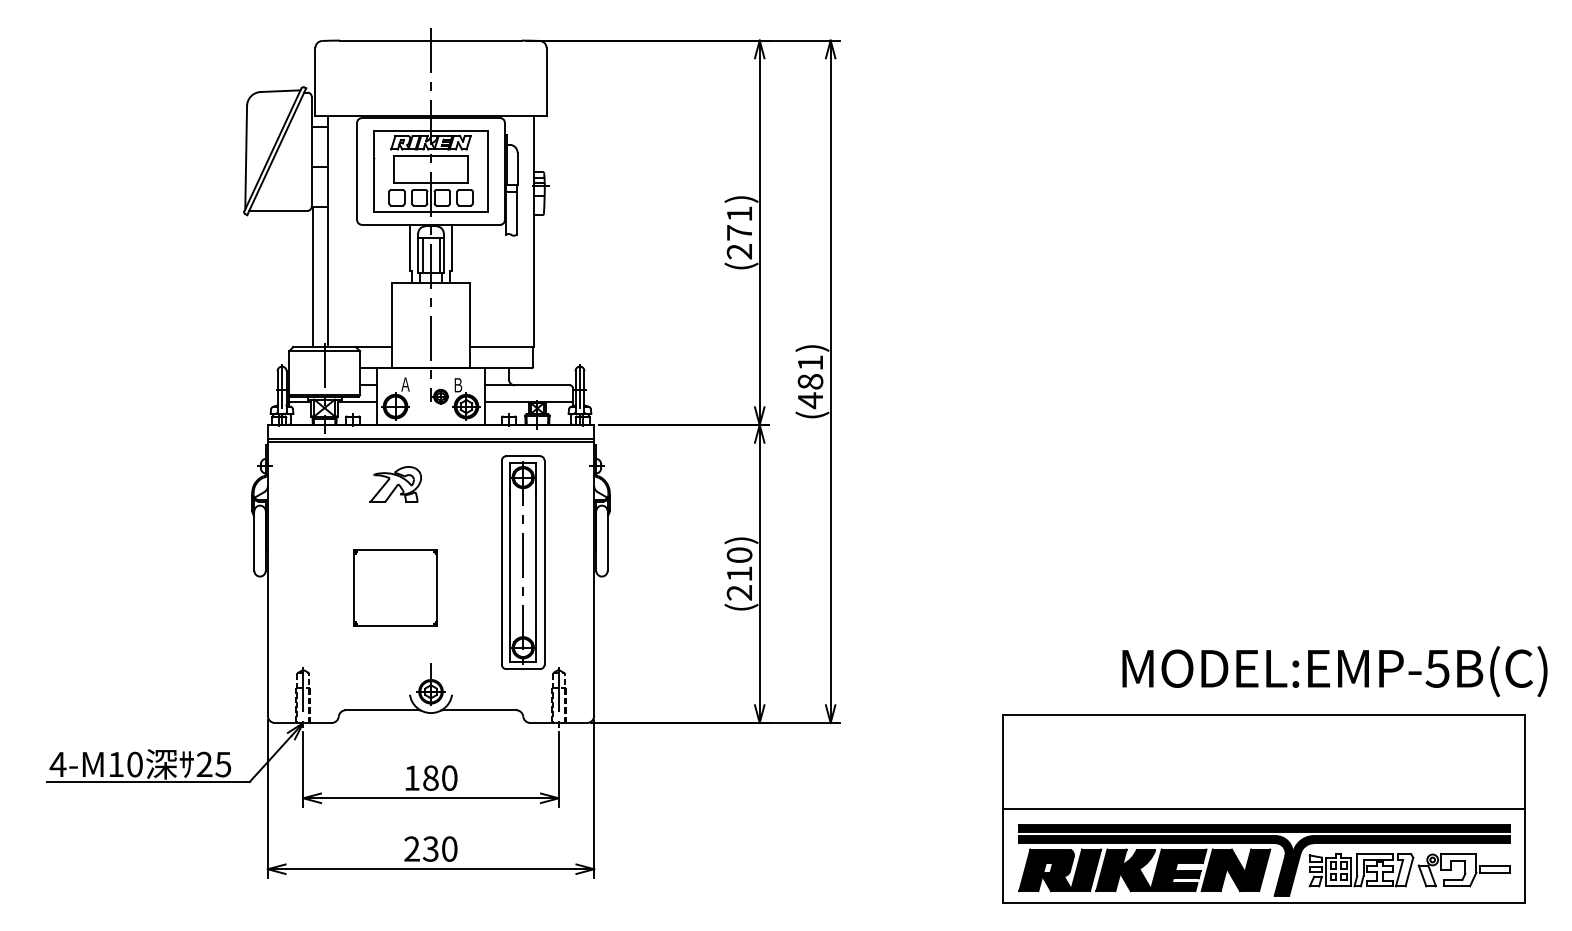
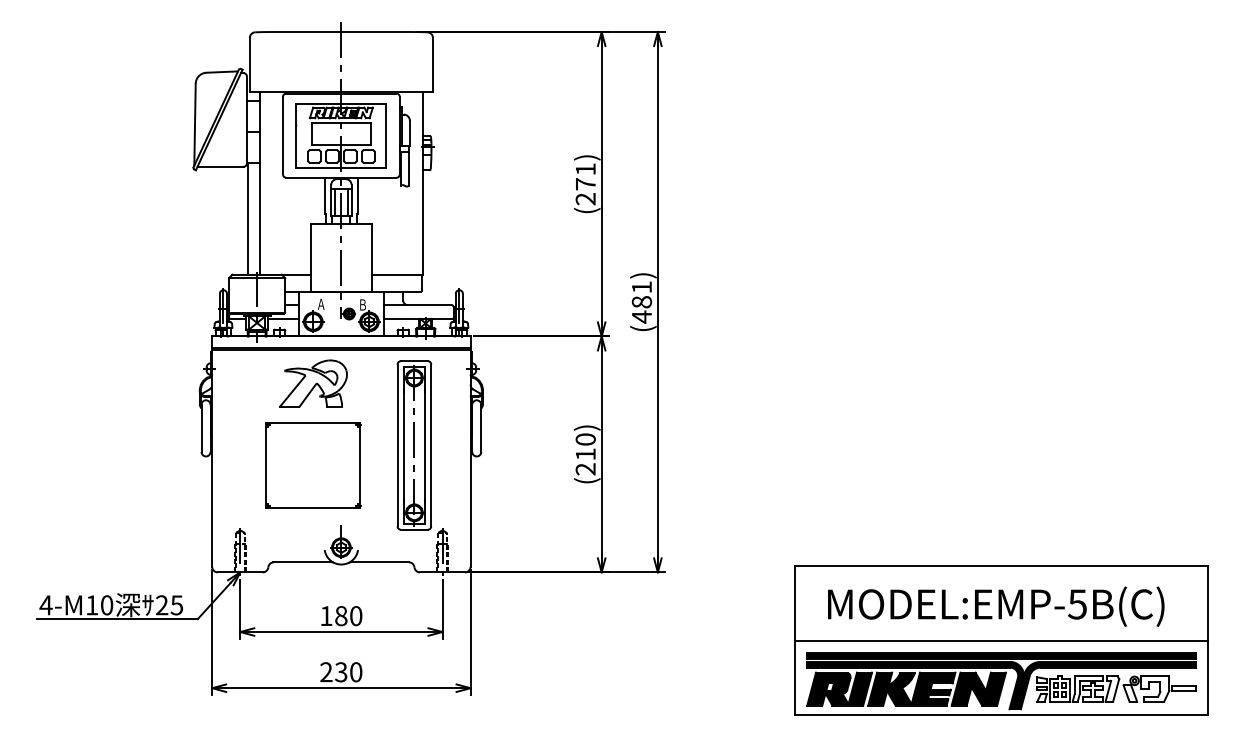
part: (395, 484) -> (313, 383), size x1.67
part: (395, 587) -> (313, 465), size x1.43
text: (1335, 671) -> (996, 606), moved

